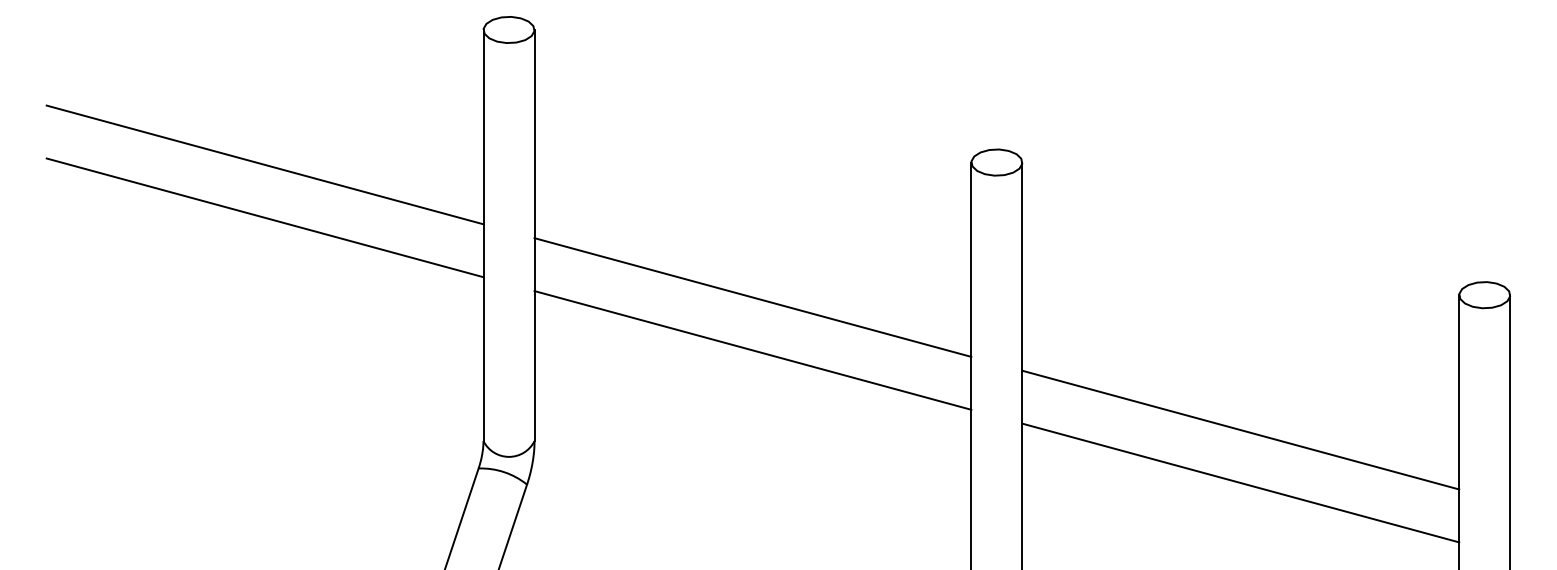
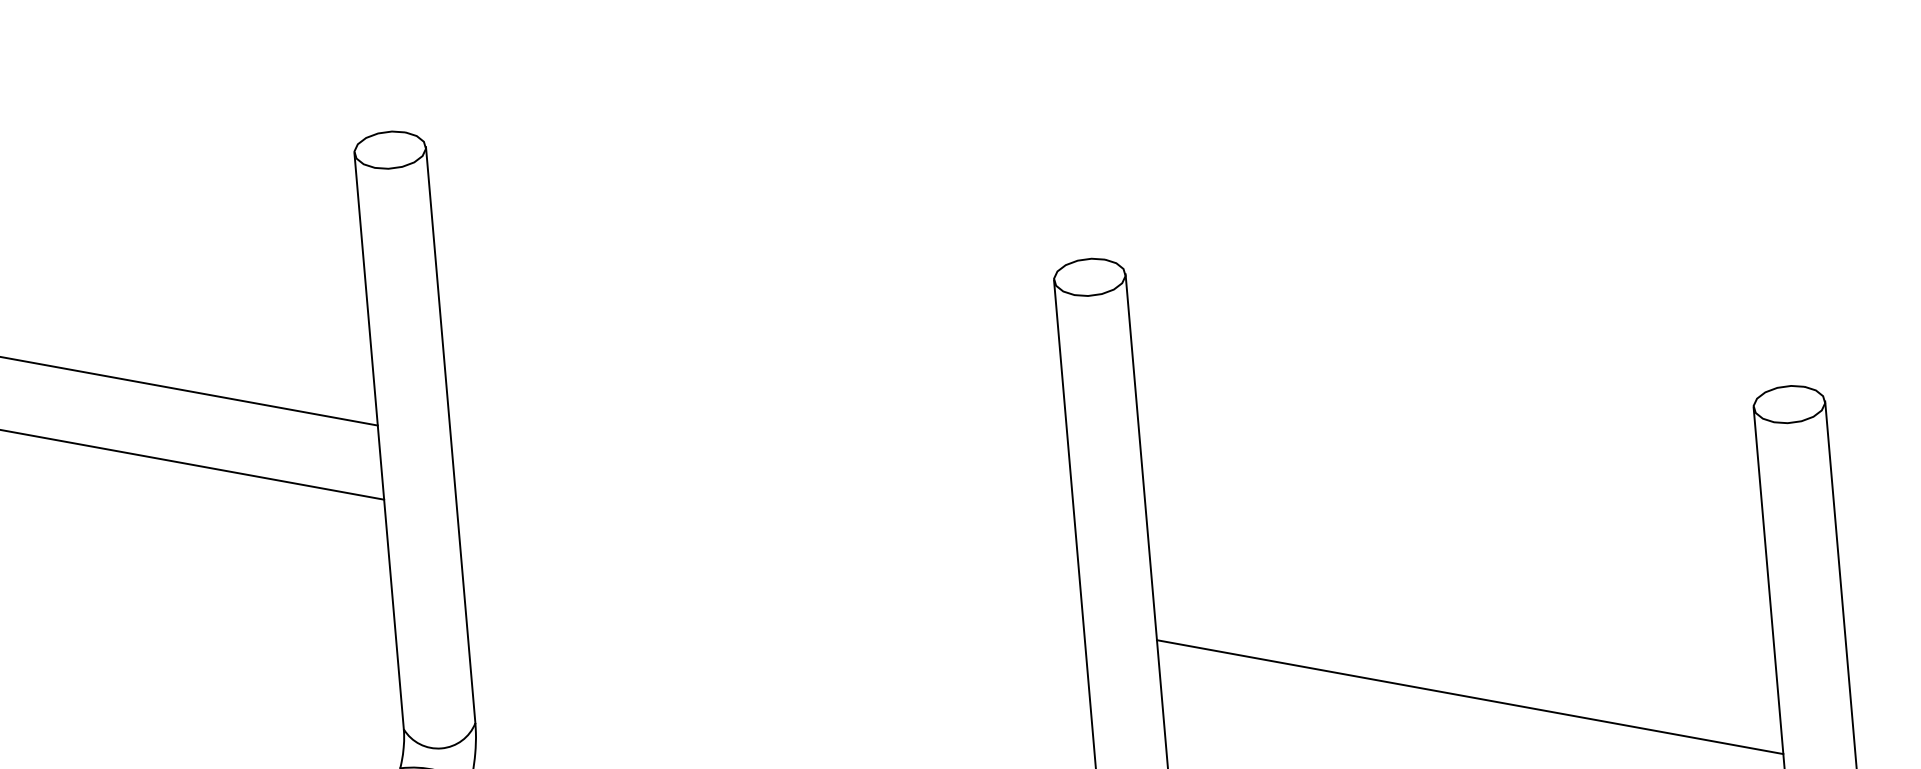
line: (752, 297) -> (763, 495), removed
line: (752, 350) -> (769, 570), removed
line: (1240, 429) -> (1463, 622), removed

